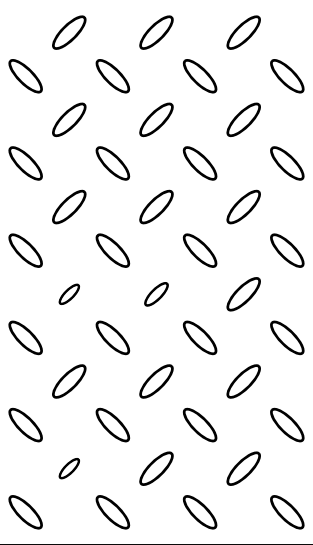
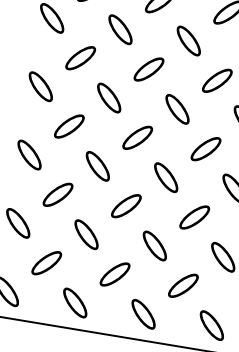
part: (69, 294) -> (69, 126), size x1.67
part: (156, 294) -> (137, 138), size x1.43
part: (69, 468) -> (46, 263), size x1.67

